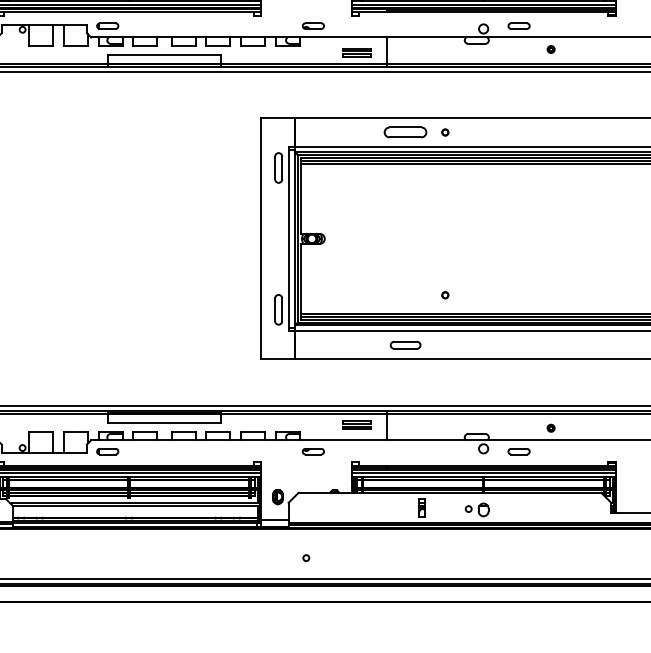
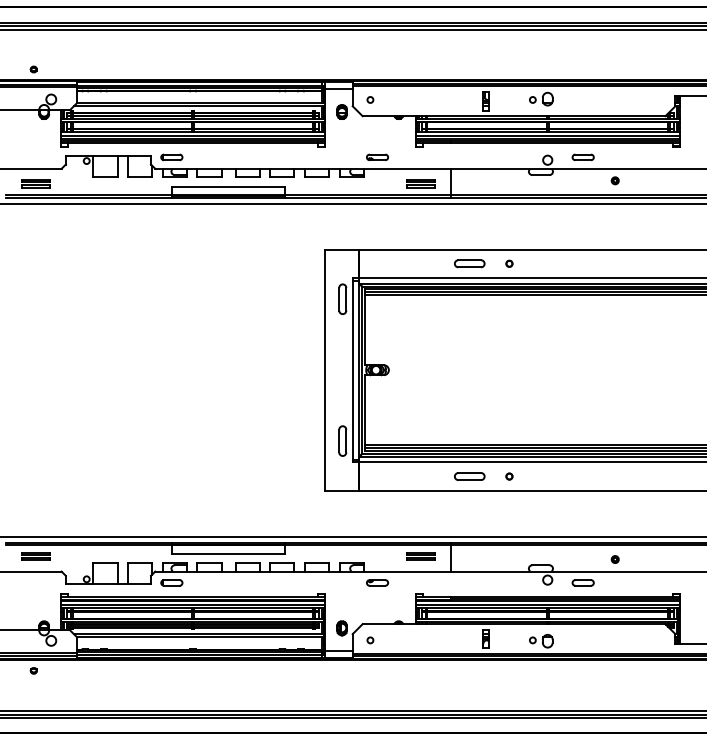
part: (405, 132) -> (469, 263), size x0.71
part: (445, 295) -> (509, 476), moved
circle: (306, 558) -> (370, 640), moved

